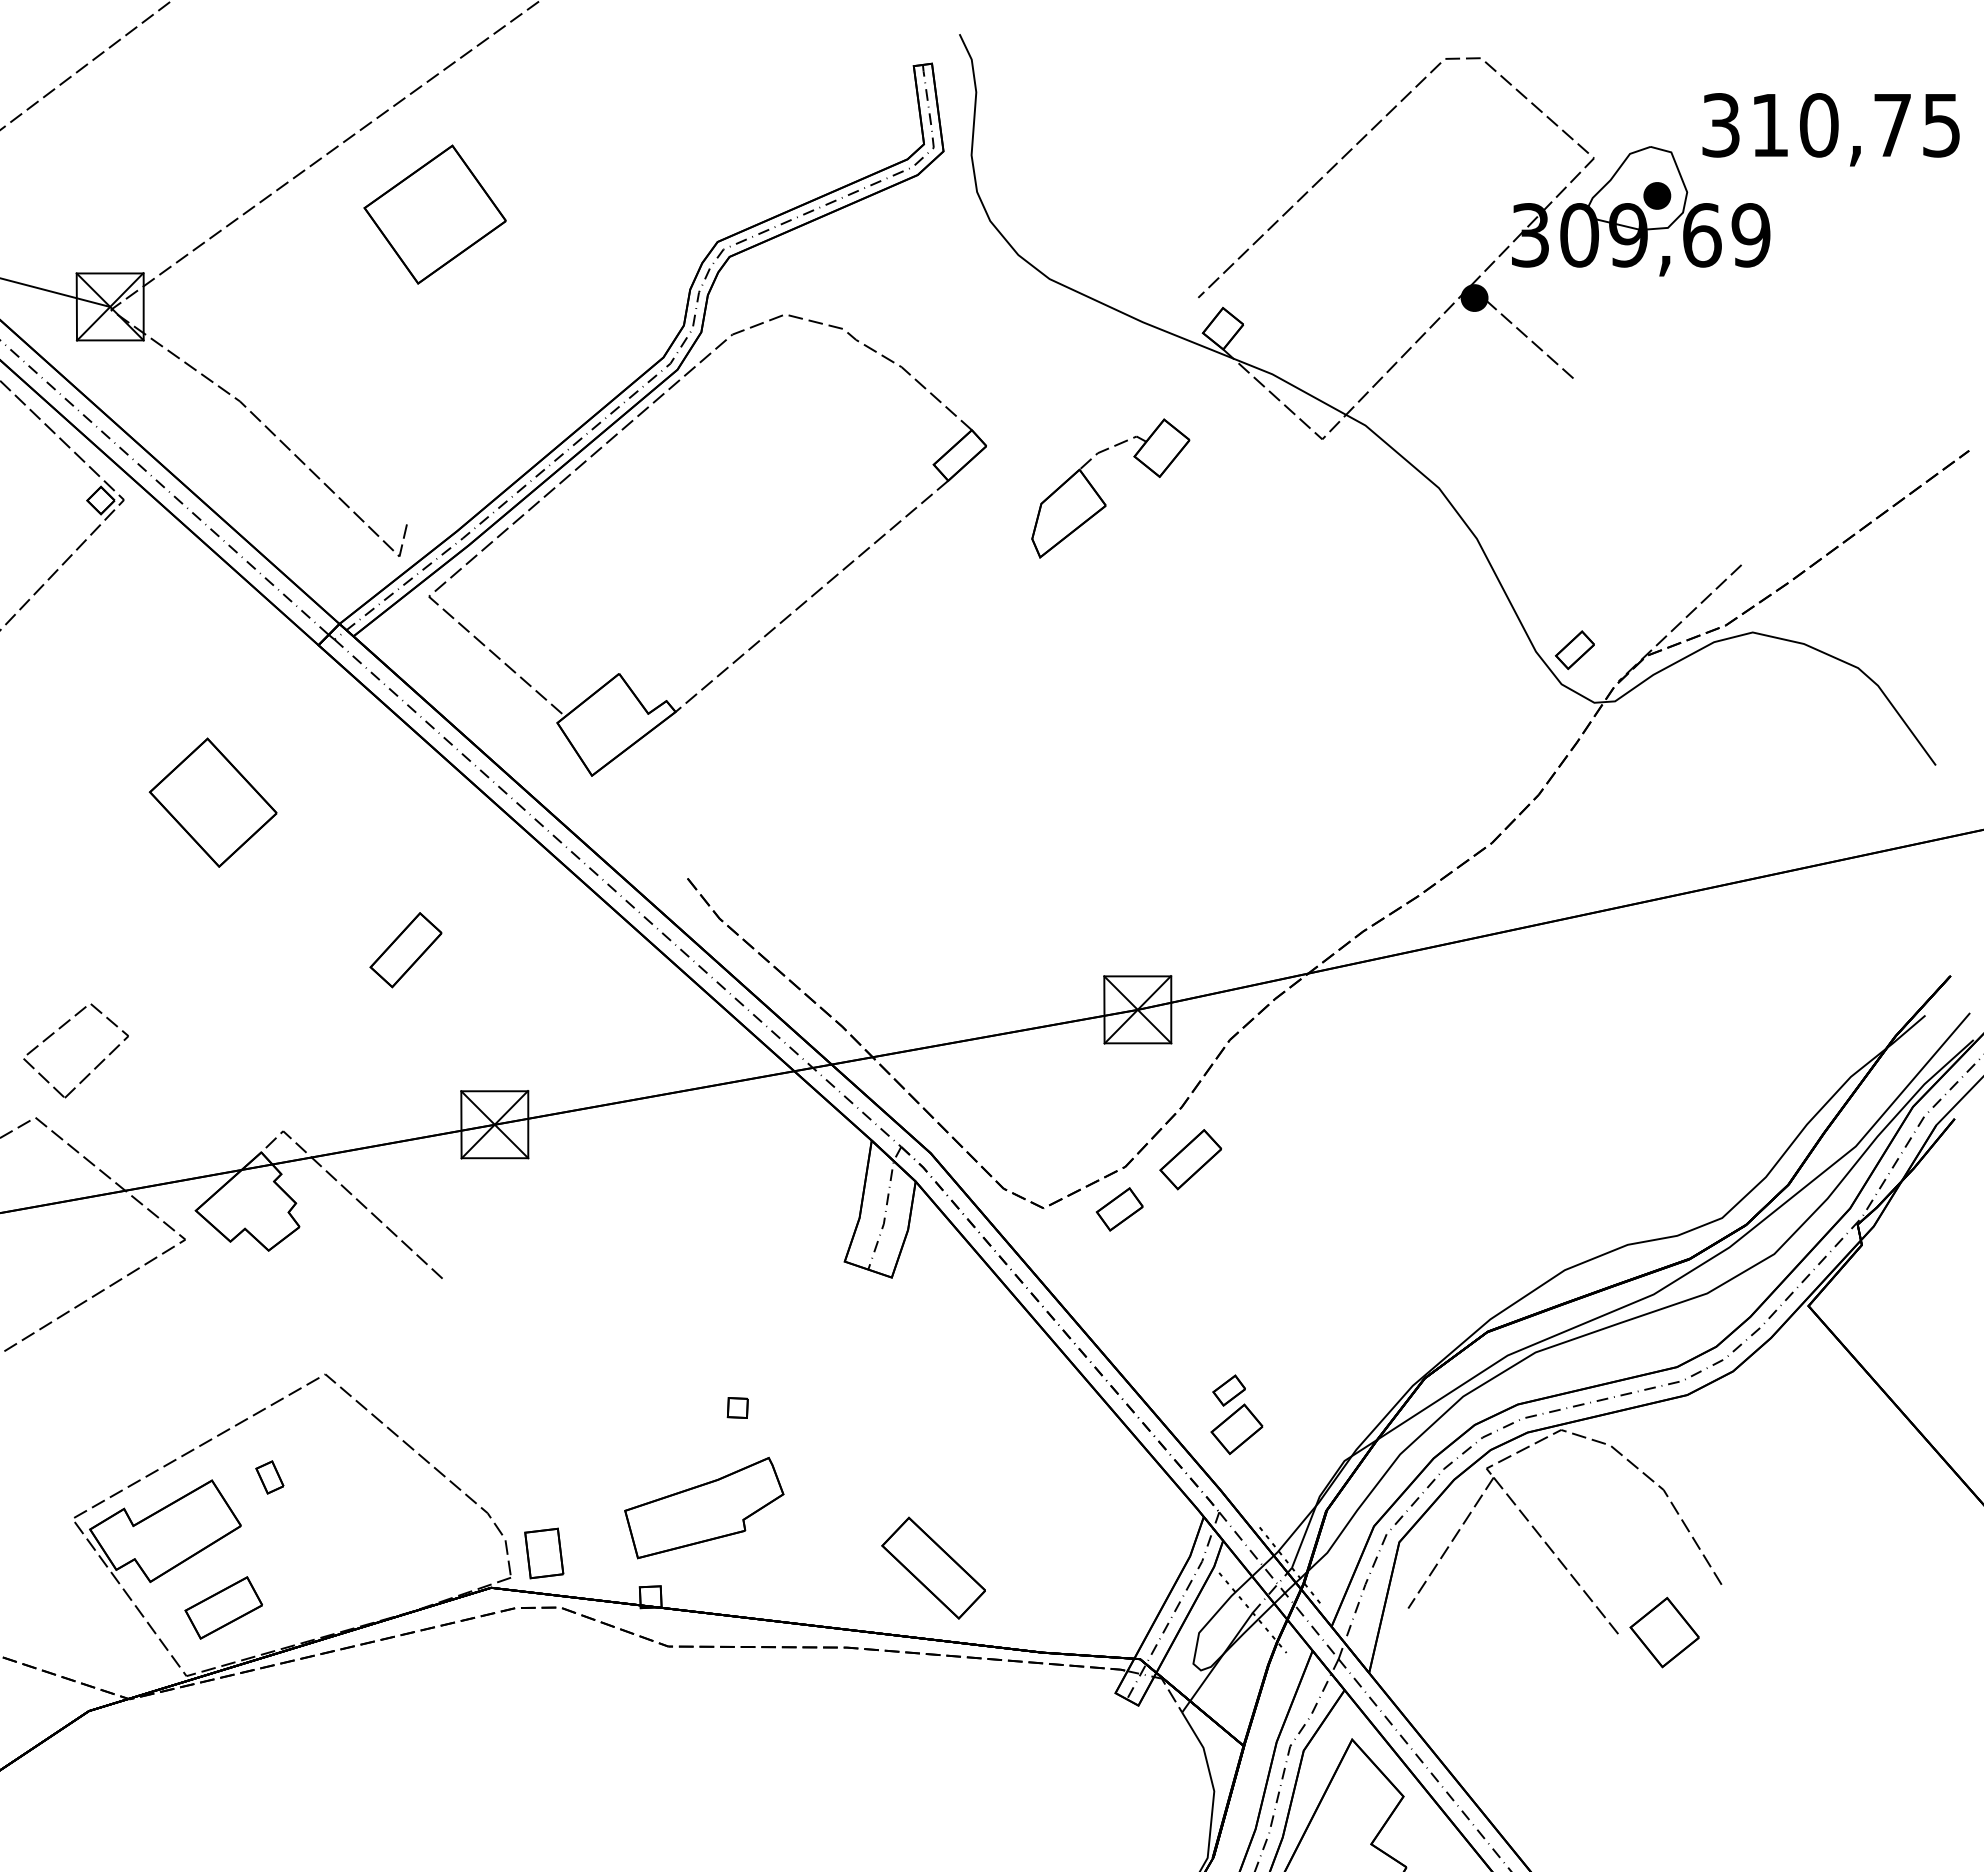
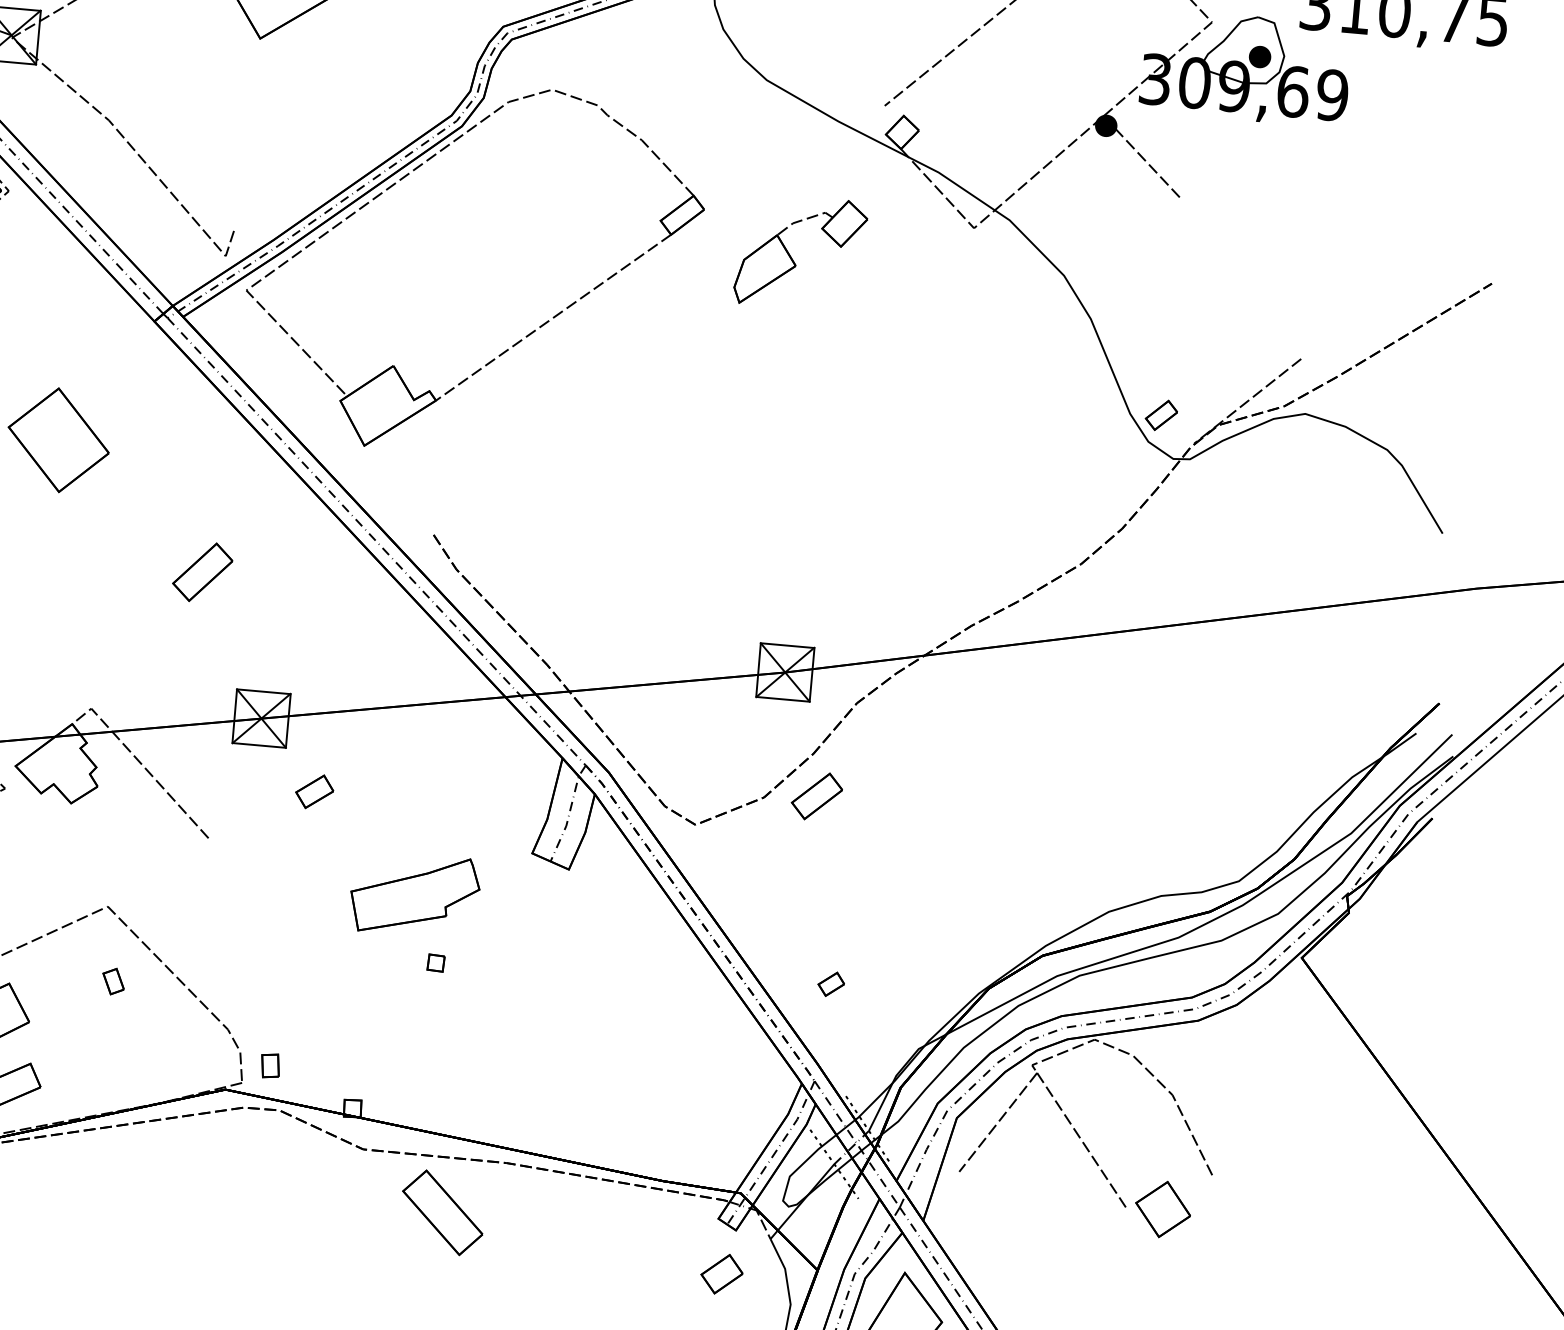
part: (1119, 1209) -> (314, 791), moved
part: (1236, 1429) -> (721, 1274), moved
part: (269, 1477) -> (113, 981), moved
part: (704, 1507) -> (415, 894), moved
part: (544, 1553) -> (270, 1065), size x0.6
part: (933, 1567) -> (442, 1212), moved

